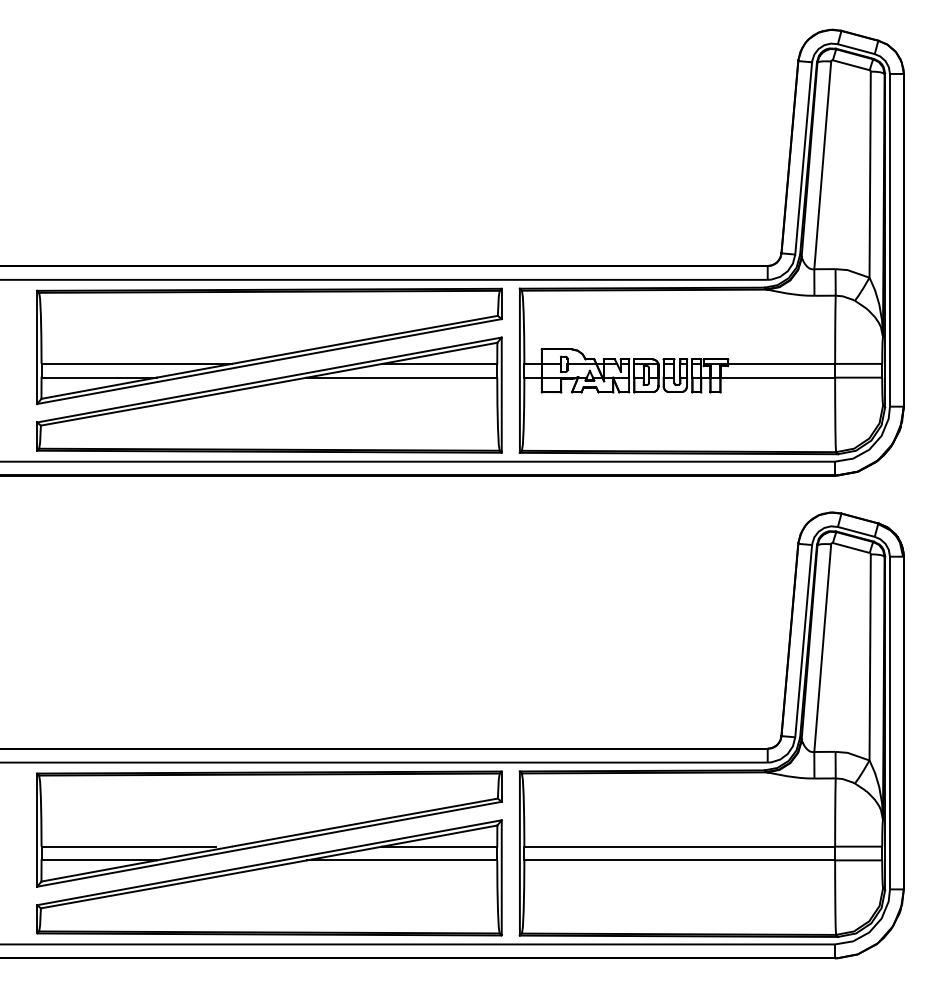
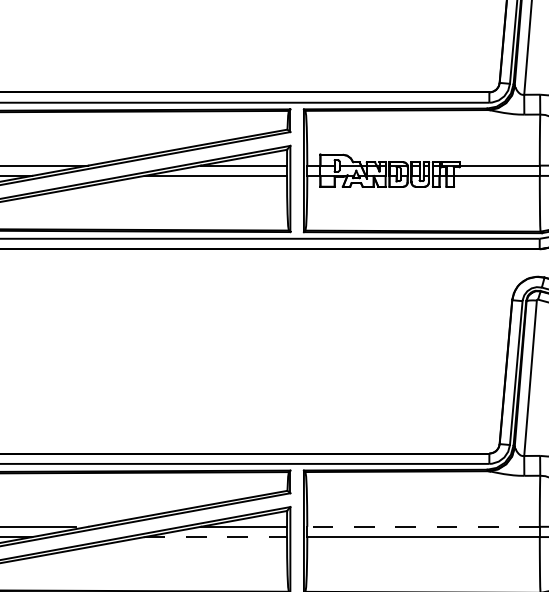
line: (679, 846) -> (423, 526), solid -> dashed
line: (402, 860) -> (216, 537), solid -> dashed

